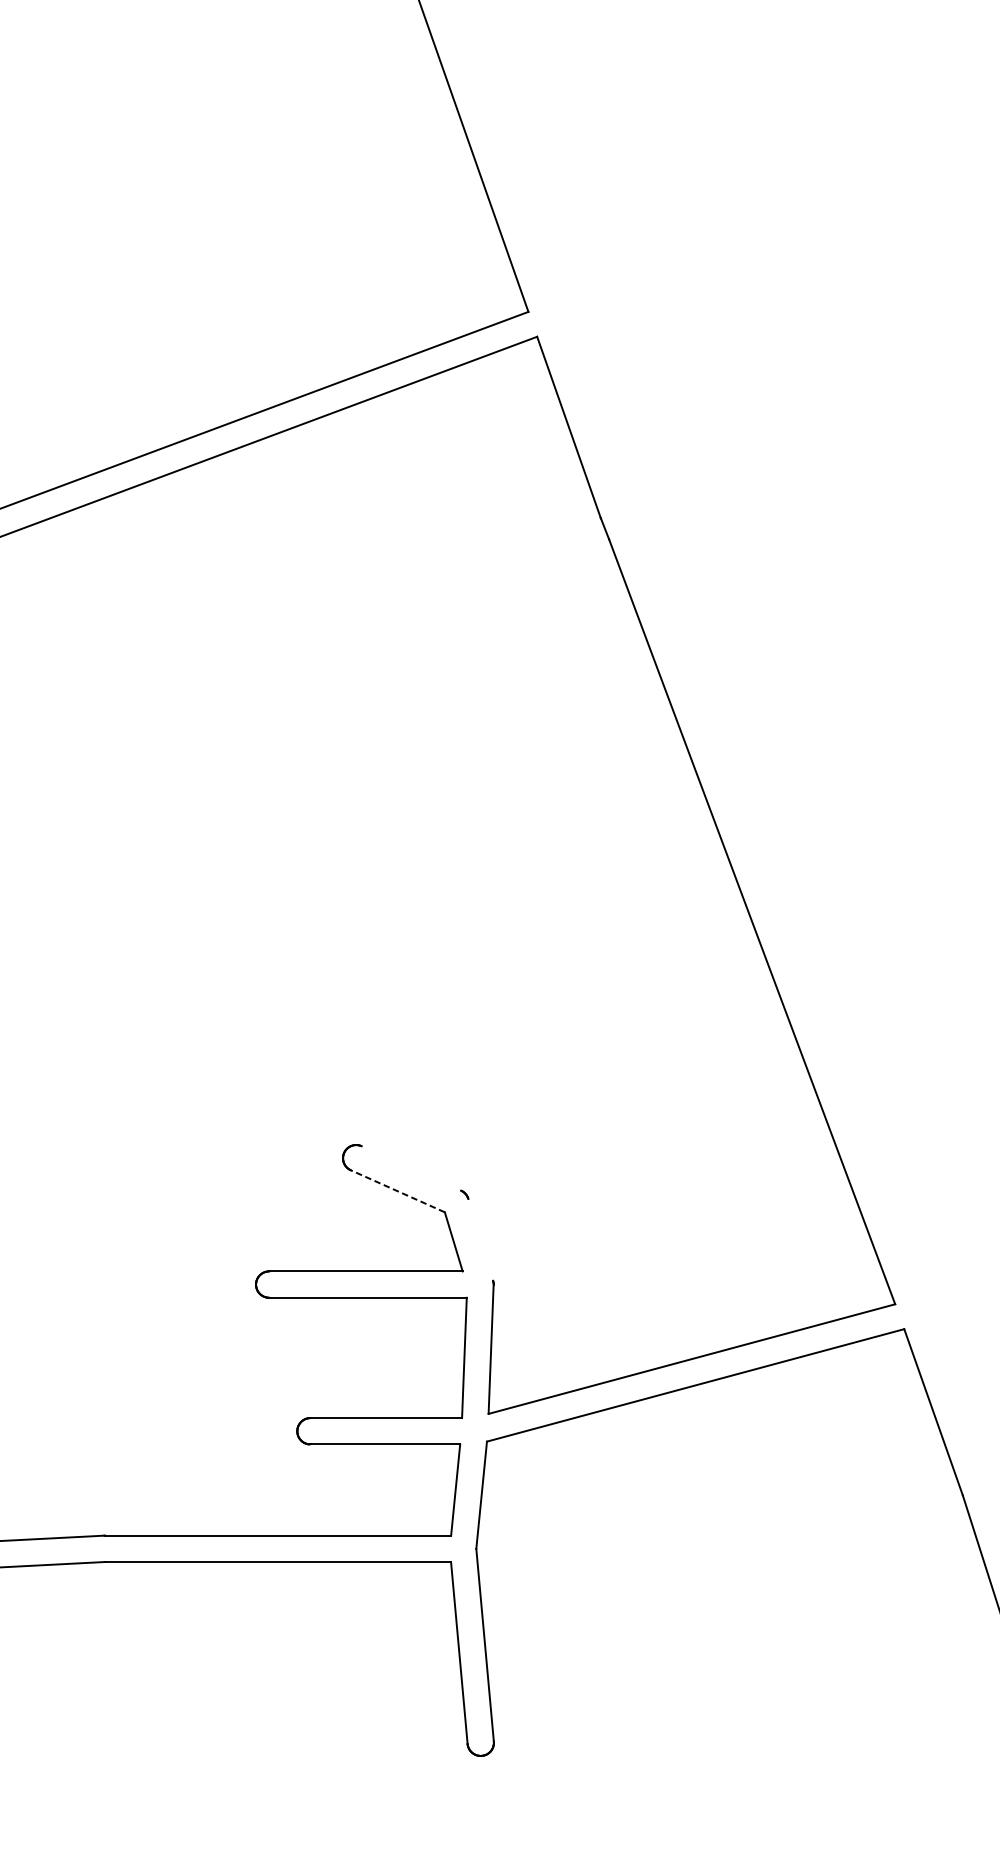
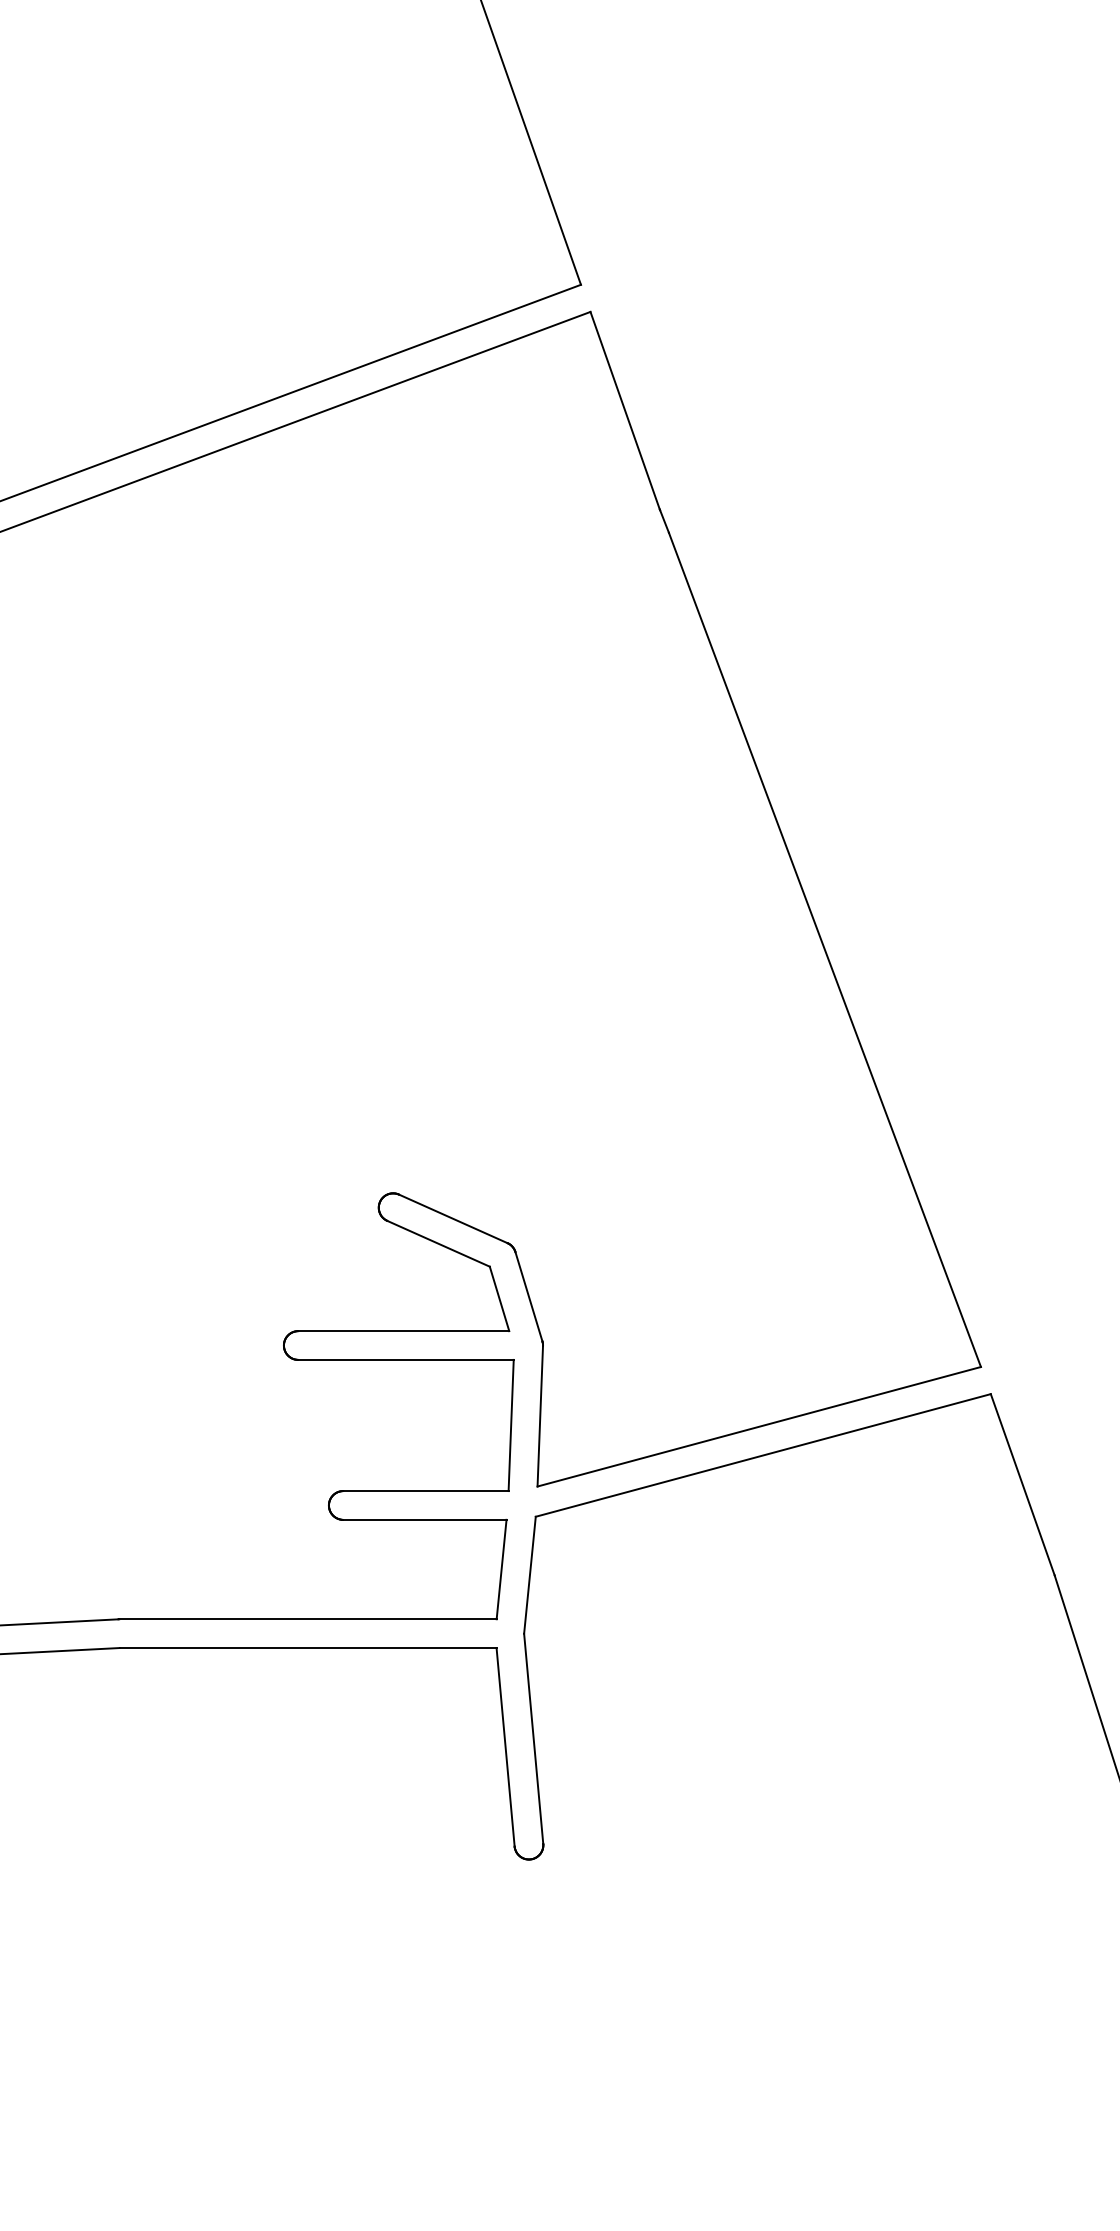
line: (411, 1168) -> (453, 1218), added
line: (397, 1191) -> (438, 1243), dashed -> solid
line: (480, 1239) -> (528, 1296), added

